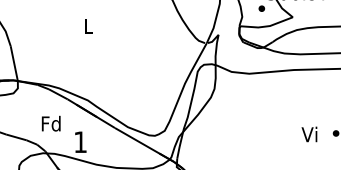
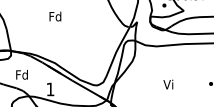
text: (88, 26) -> (55, 16), L -> Fd
text: (50, 123) -> (21, 74), moved
text: (309, 134) -> (168, 84), moved

